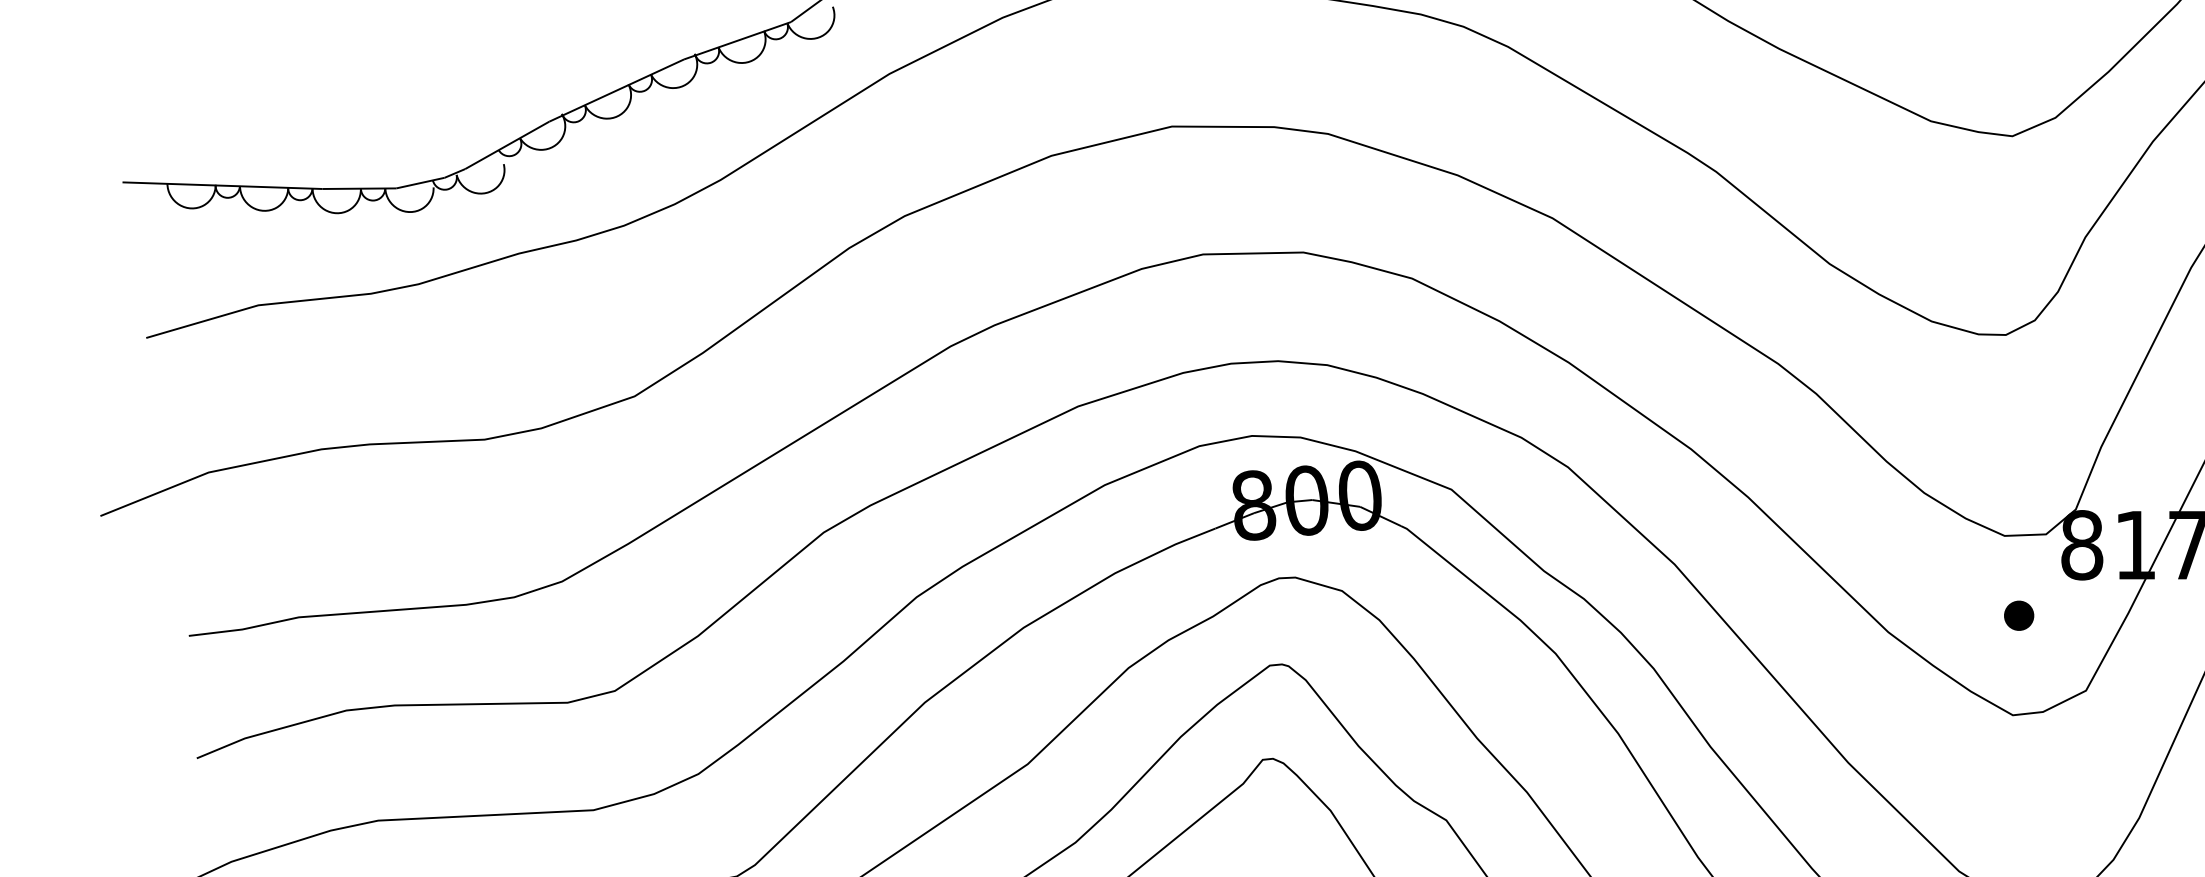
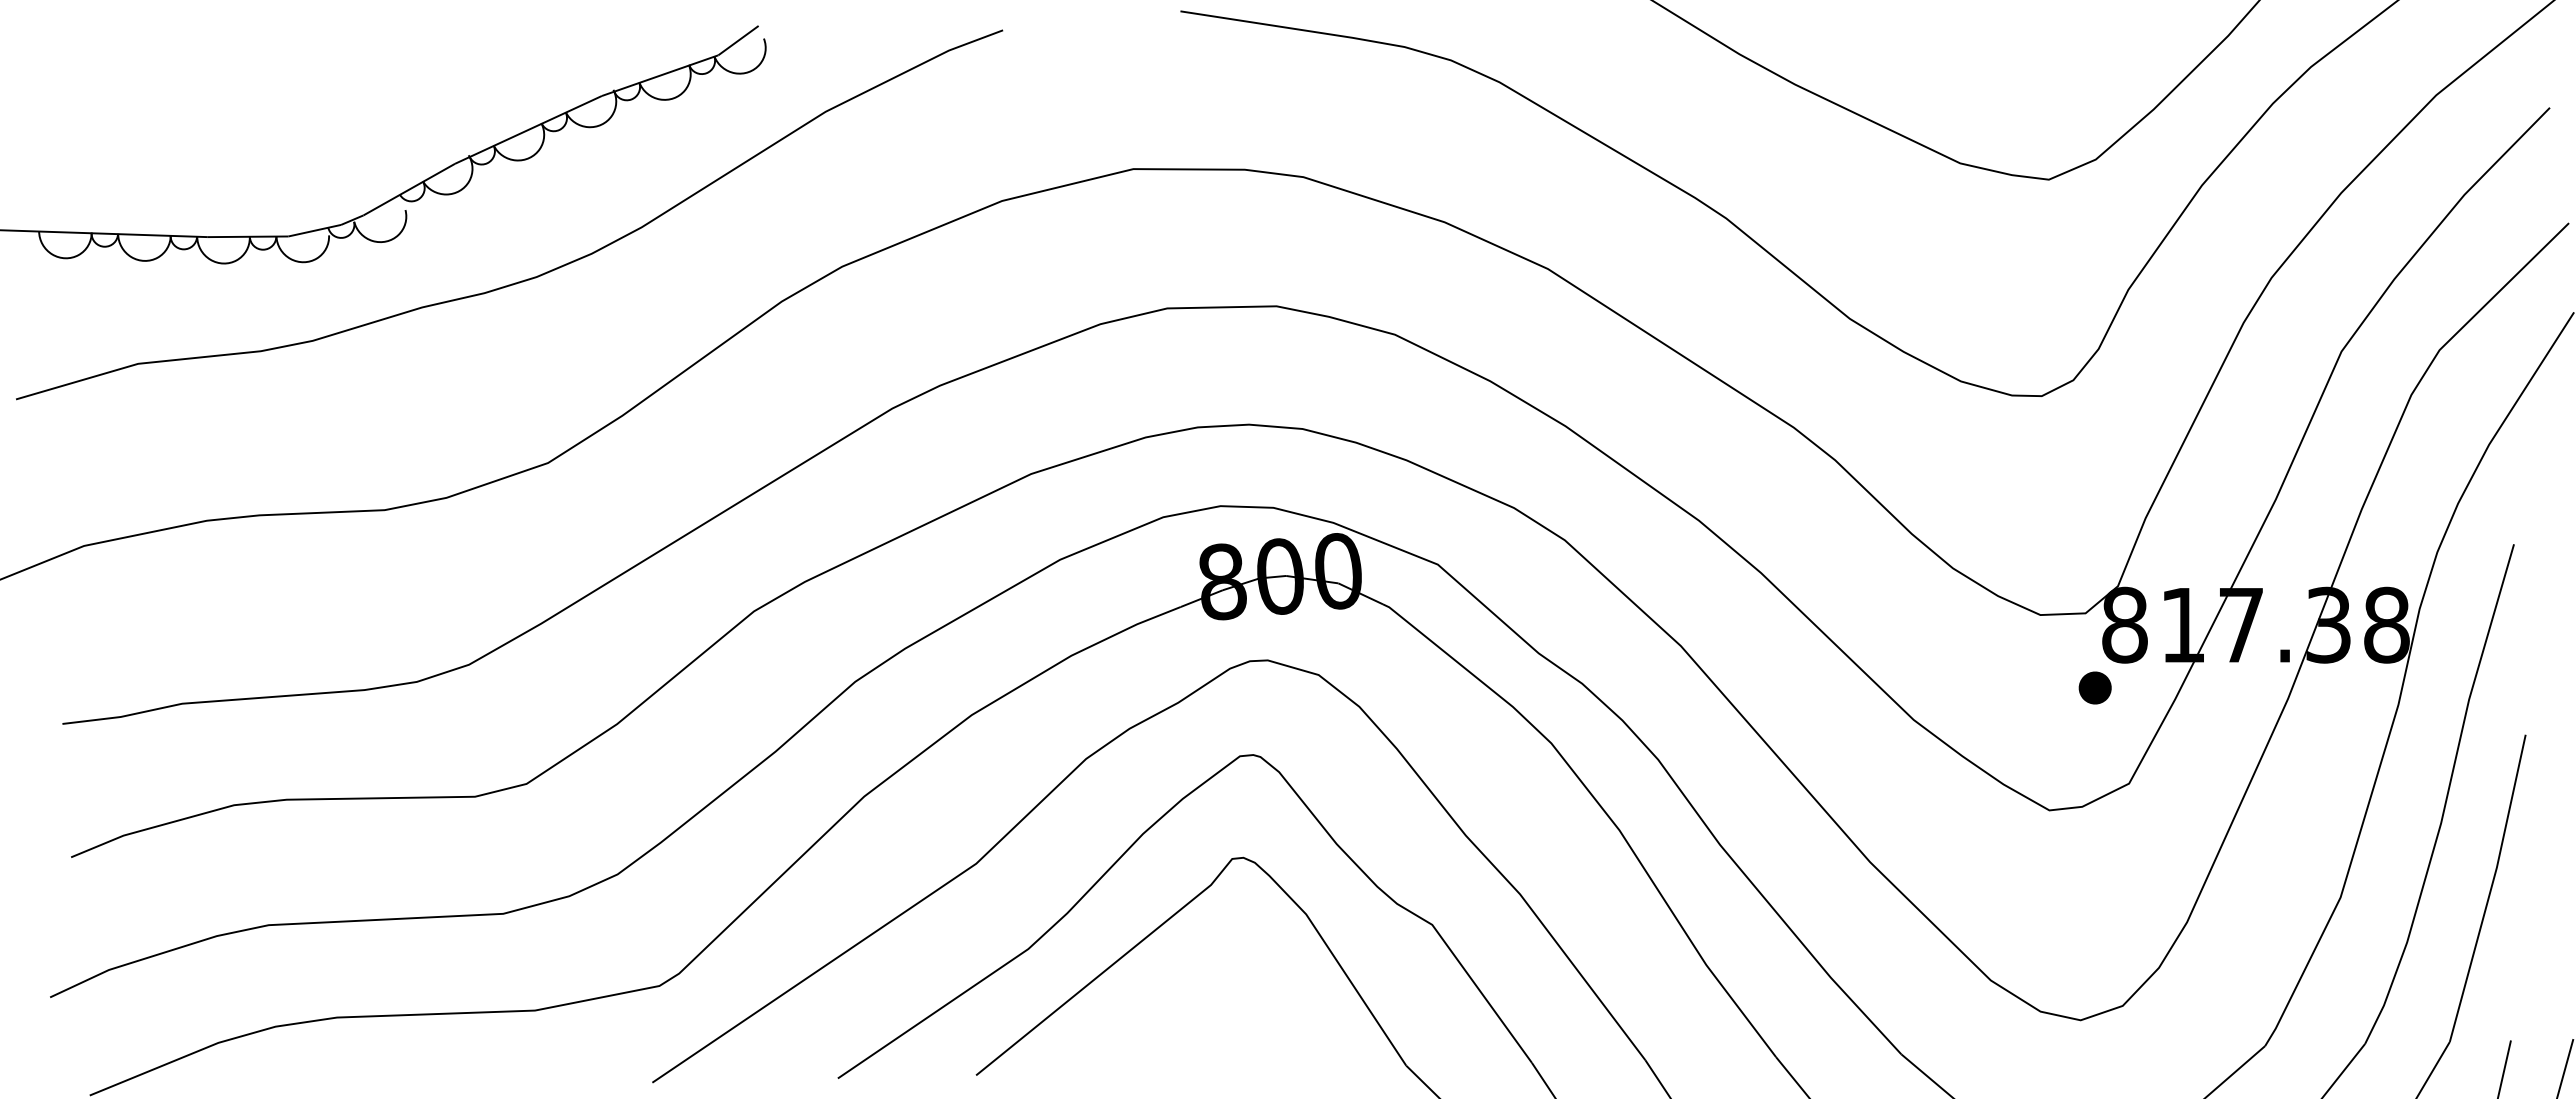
part: (2018, 615) -> (2094, 687), moved

